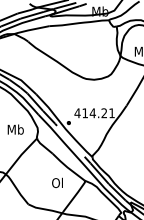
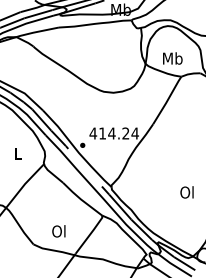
text: (111, 113) -> (134, 133), 414.21 -> 414.24
text: (15, 129) -> (17, 153), Mb -> L
text: (57, 183) -> (58, 231), moved

